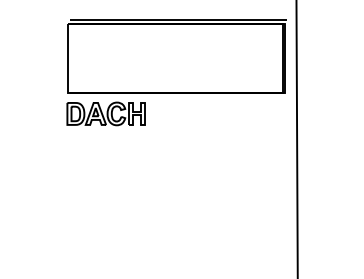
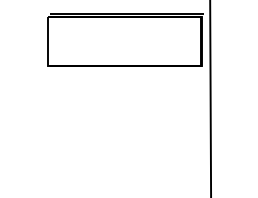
part: (105, 113) -> (74, 80), removed

